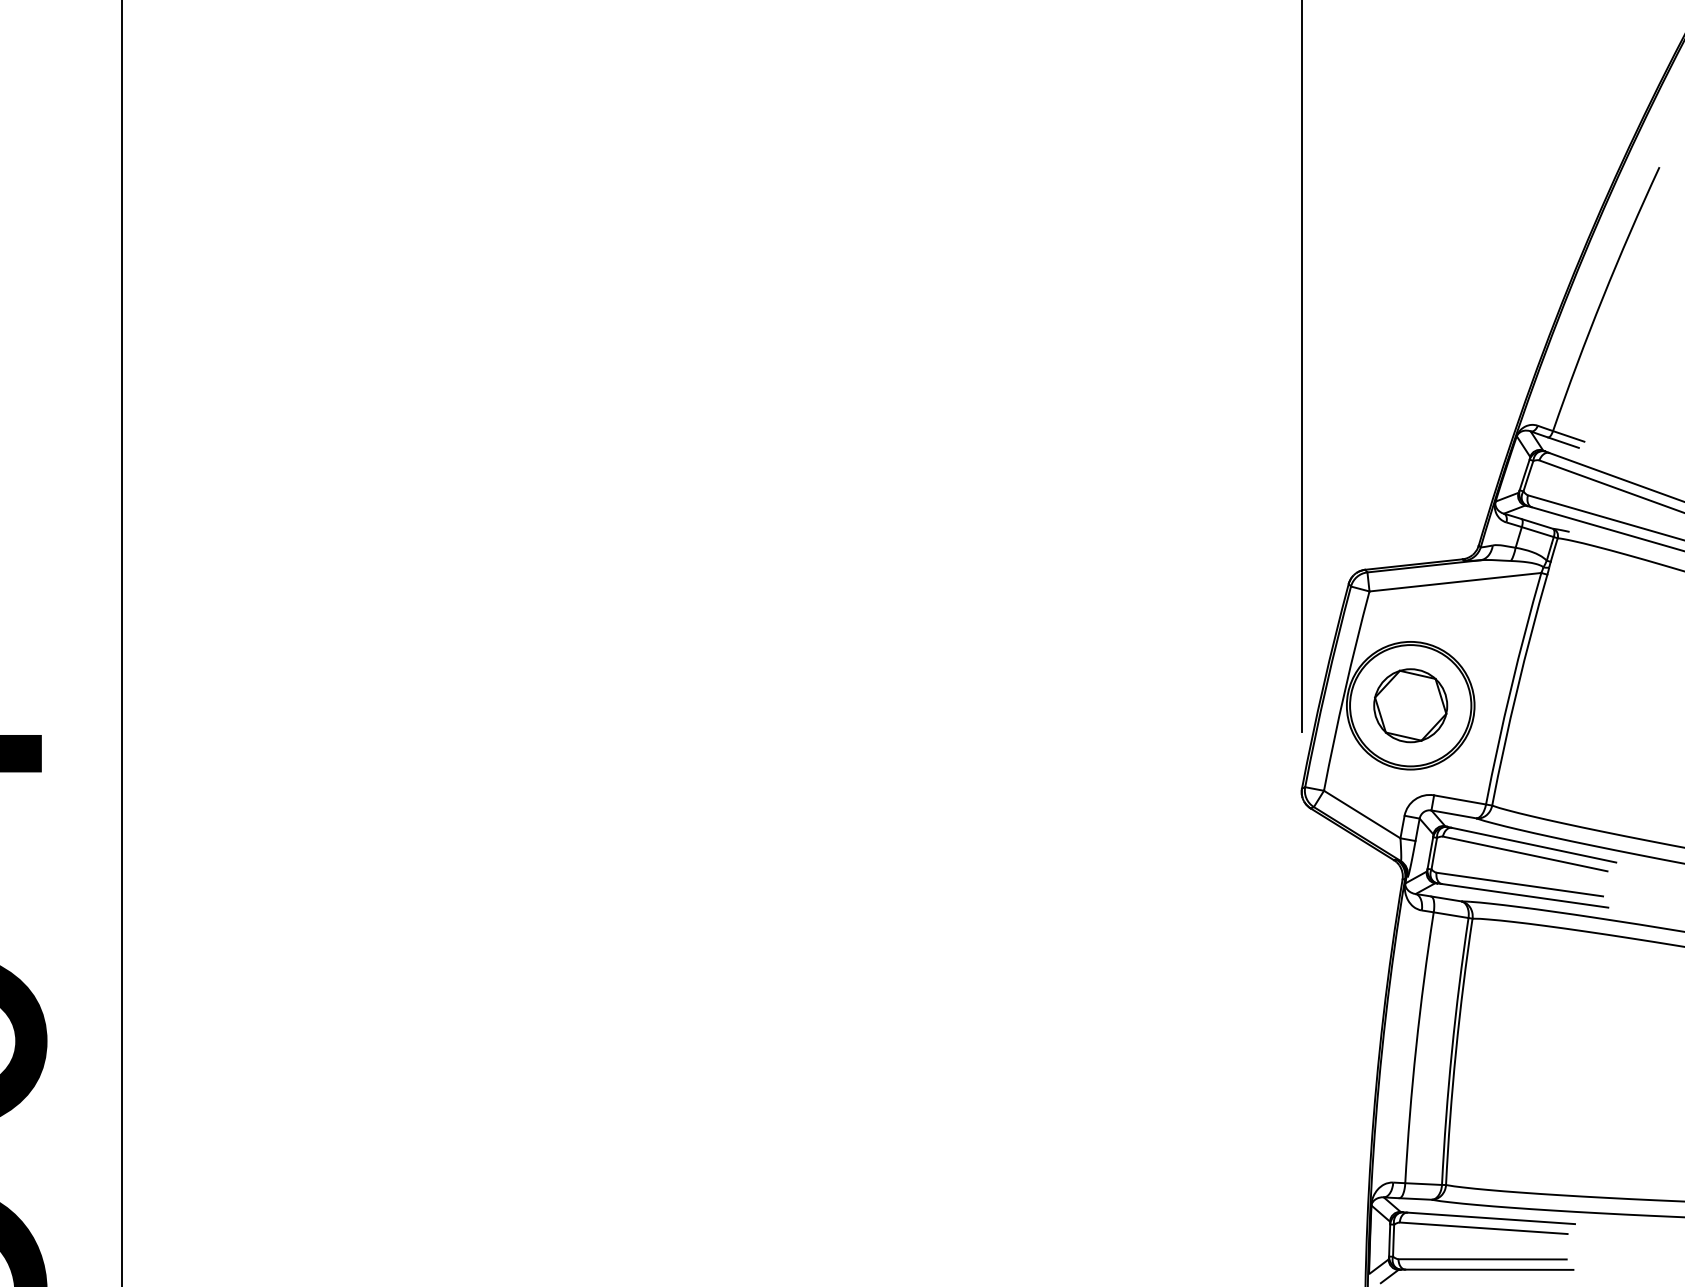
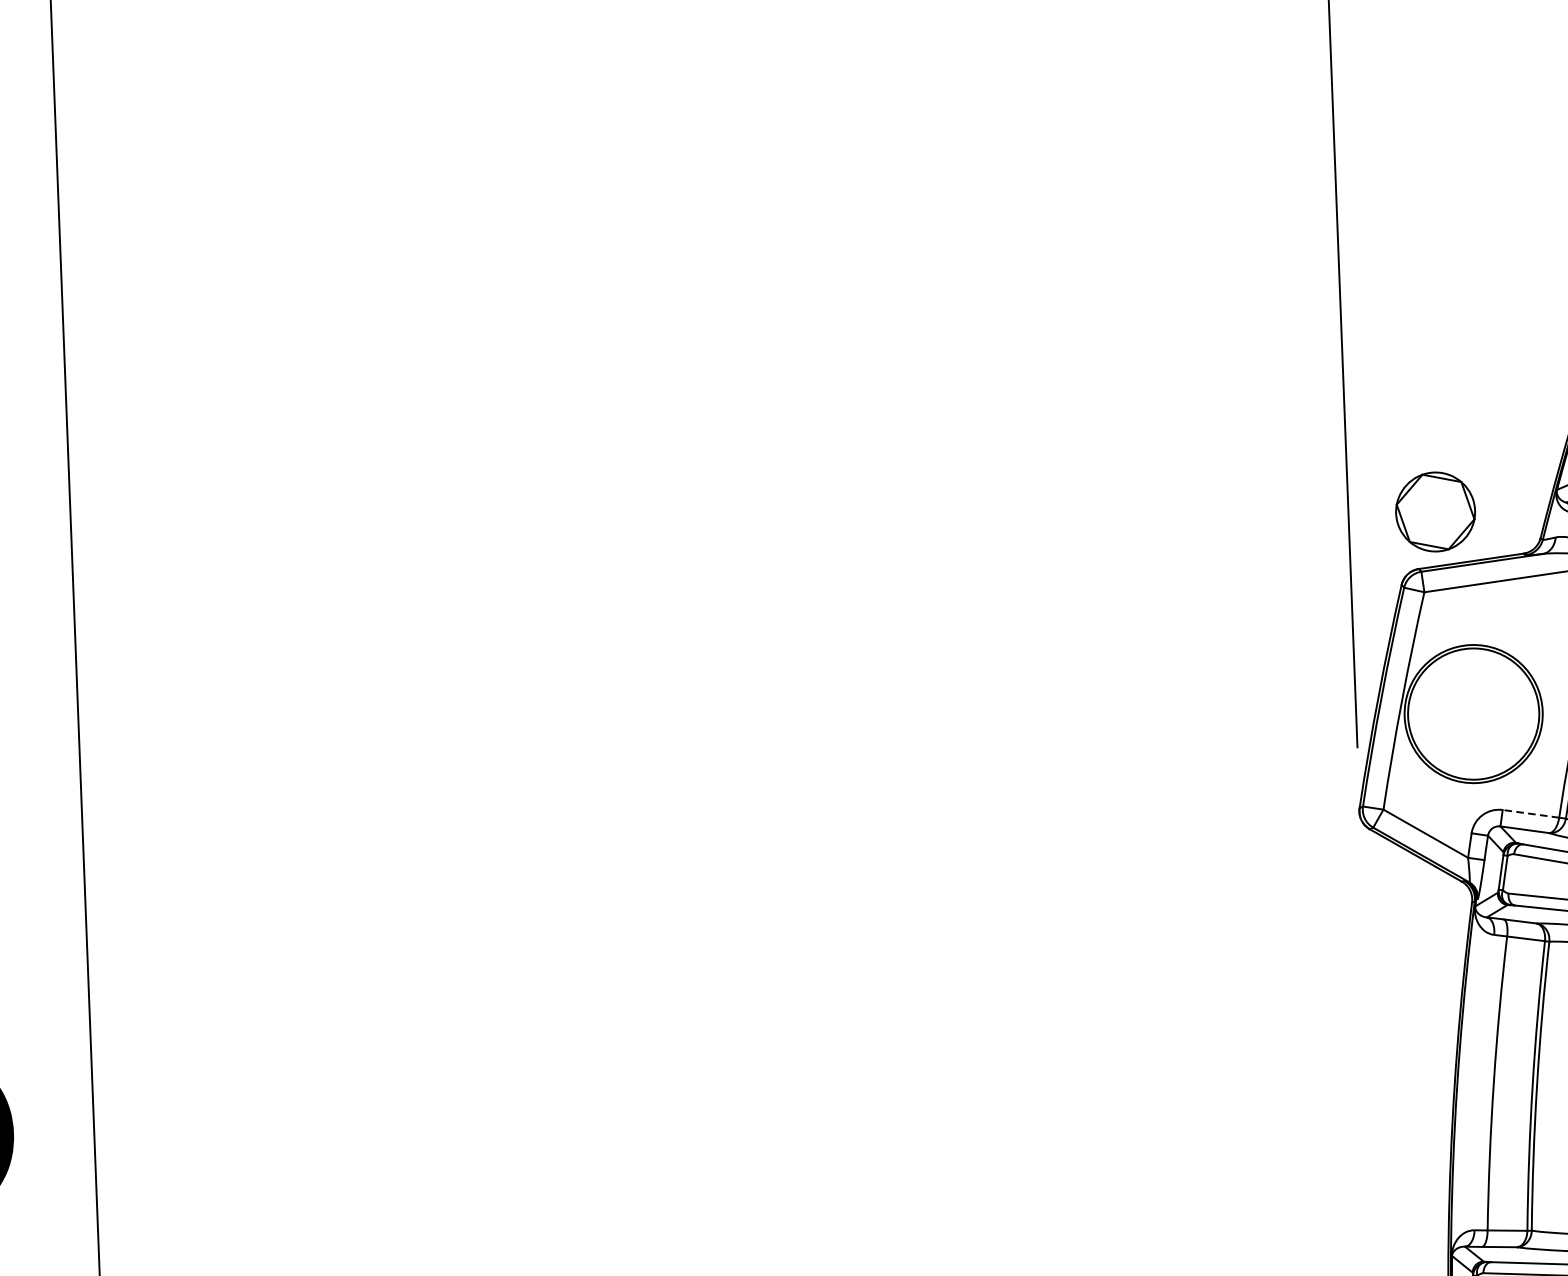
part: (1410, 705) -> (1435, 511), moved
line: (1459, 799) -> (1530, 813), solid -> dashed

